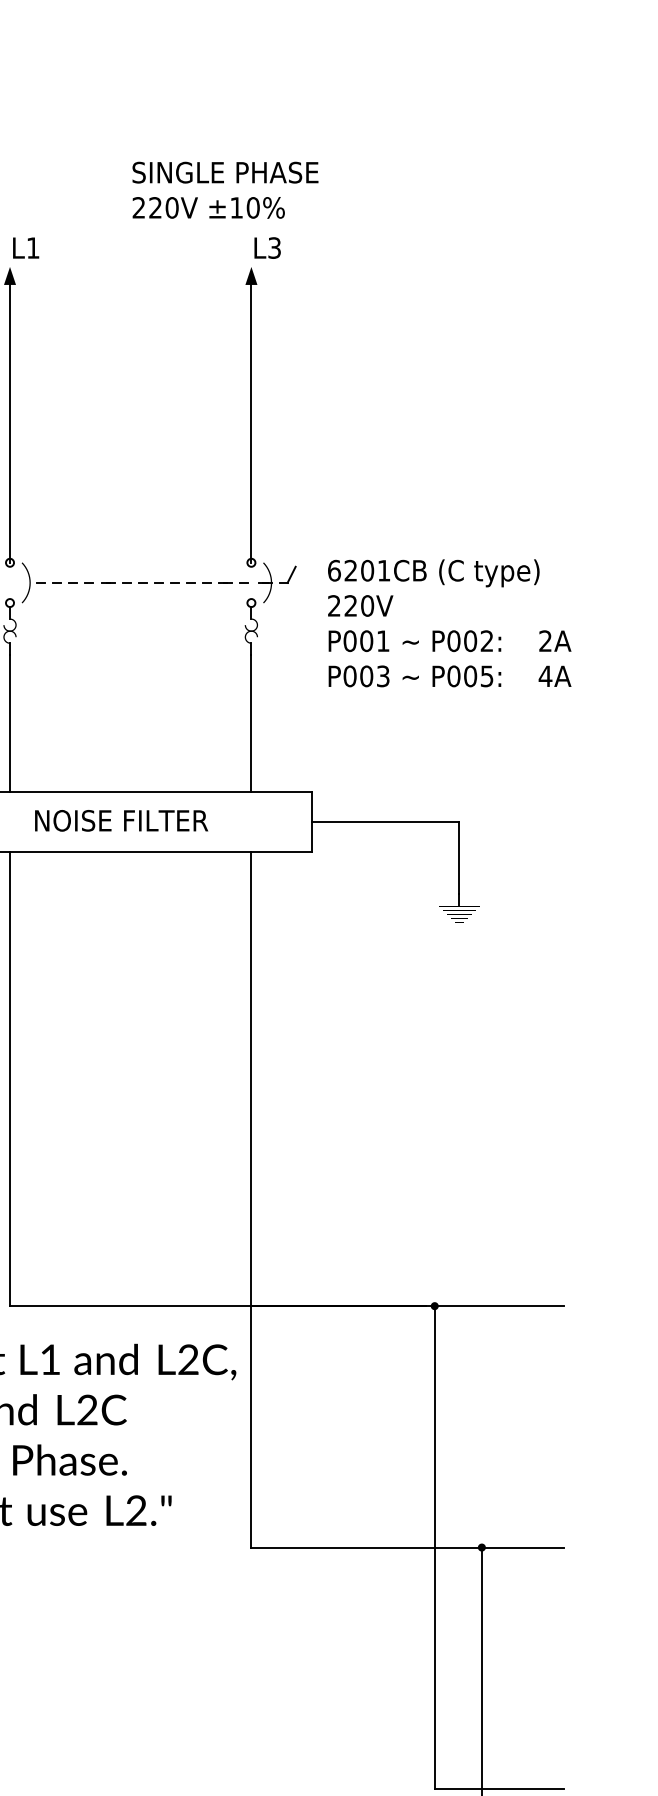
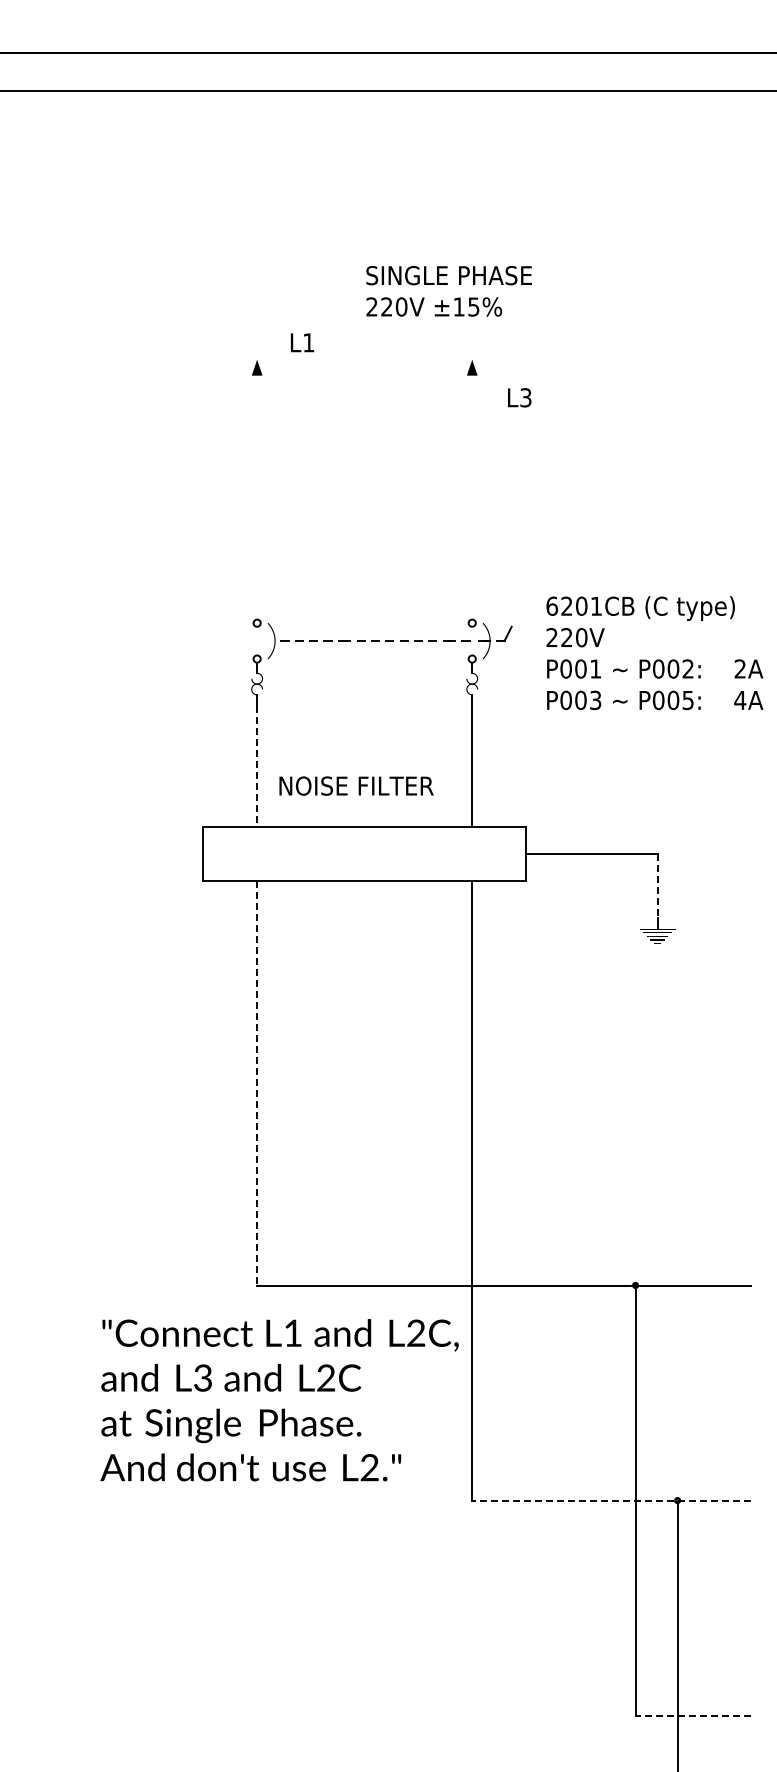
text: (252, 207) -> (473, 306), ±10% -> ±15%
text: (26, 247) -> (302, 342), moved
text: (267, 247) -> (519, 397), moved
line: (10, 423) -> (257, 499), removed
line: (251, 423) -> (472, 499), removed
text: (449, 623) -> (654, 653), moved
line: (10, 723) -> (257, 766), solid -> dashed
text: (121, 820) -> (356, 785), moved
line: (459, 858) -> (657, 886), solid -> dashed
line: (10, 1079) -> (257, 1083), solid -> dashed
line: (407, 1547) -> (611, 1500), solid -> dashed
line: (499, 1788) -> (693, 1715), solid -> dashed

